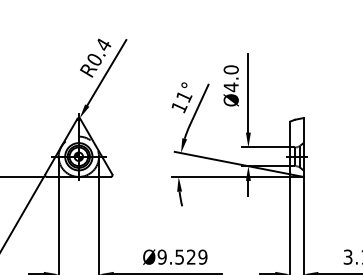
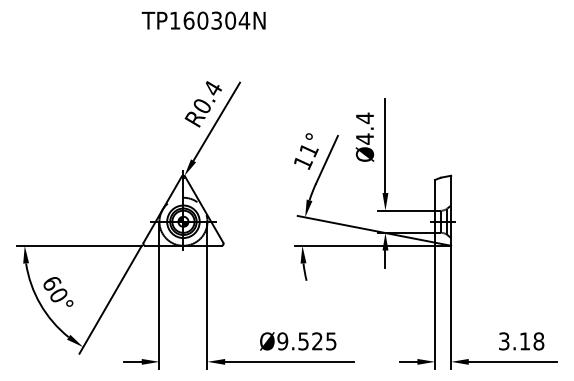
text: (230, 70) -> (364, 118), Ø4.0 -> Ø4.4
text: (202, 257) -> (330, 341), Ø9.529 -> Ø9.525

